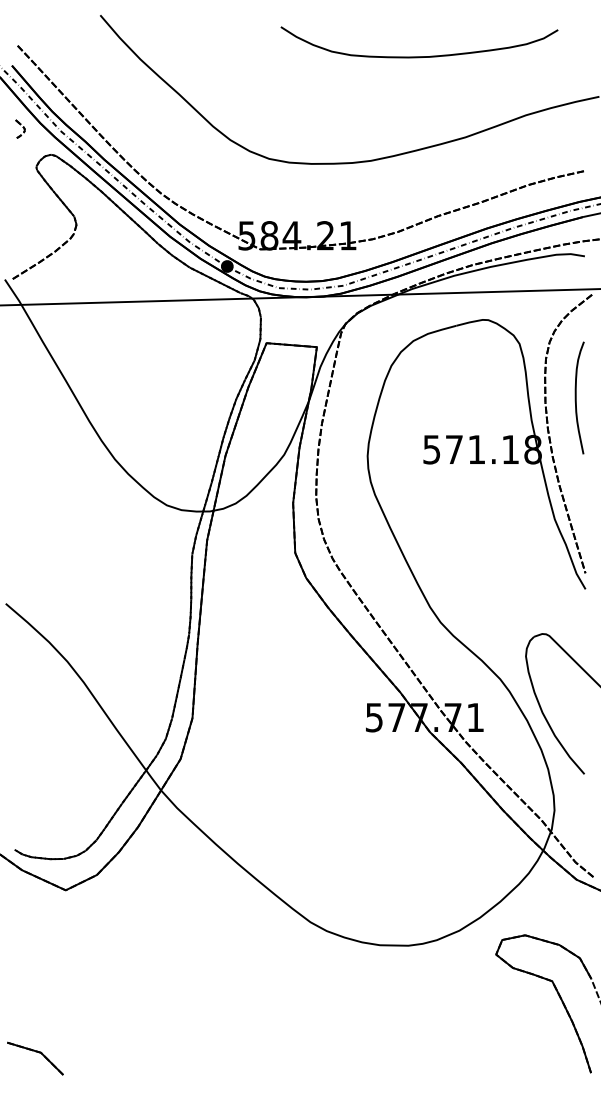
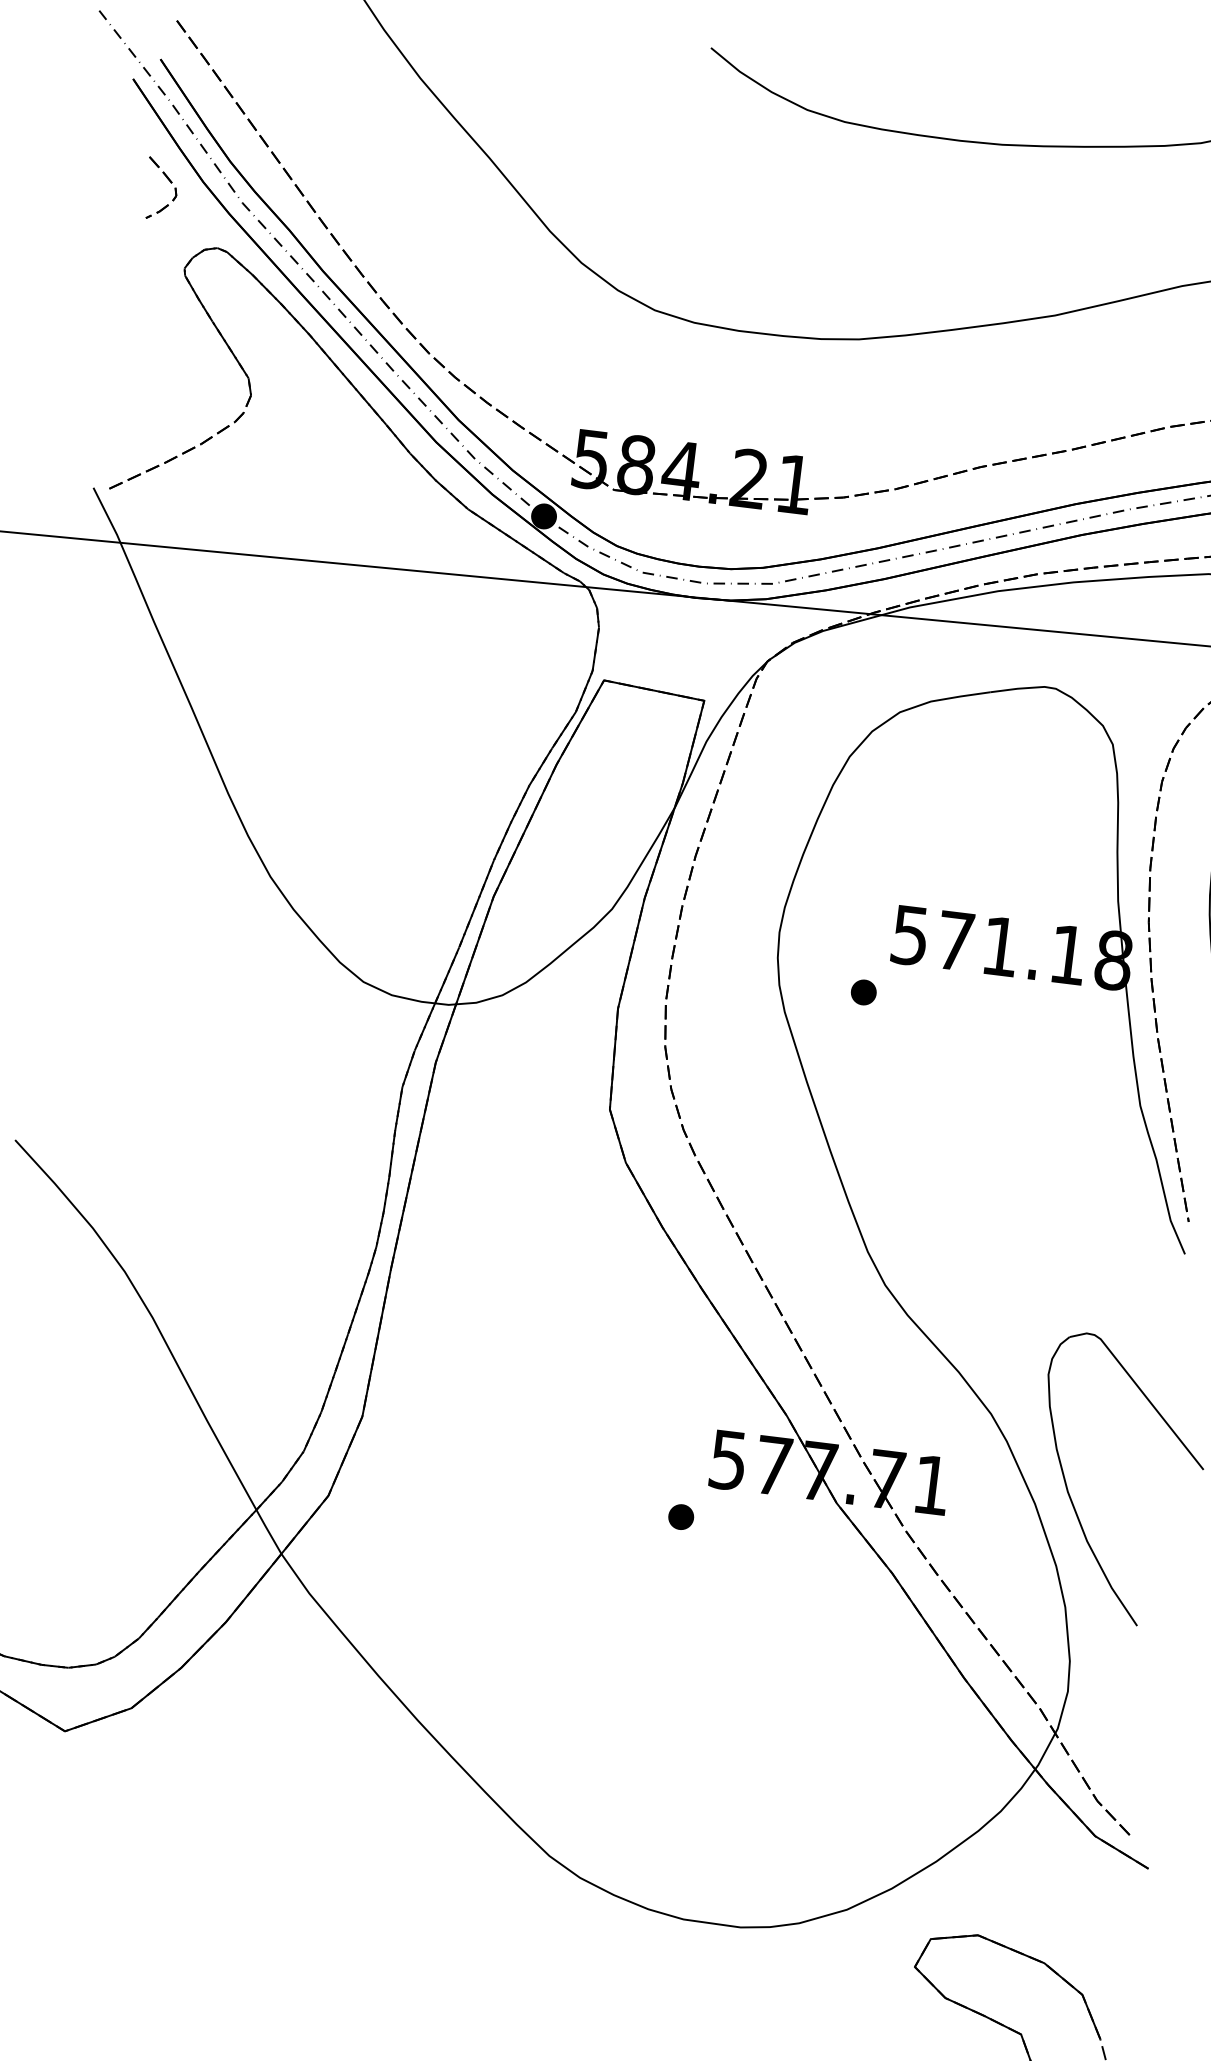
part: (20, 128) -> (162, 187), size x1.67
part: (412, 480) -> (863, 992), added
part: (354, 748) -> (680, 1517), added

